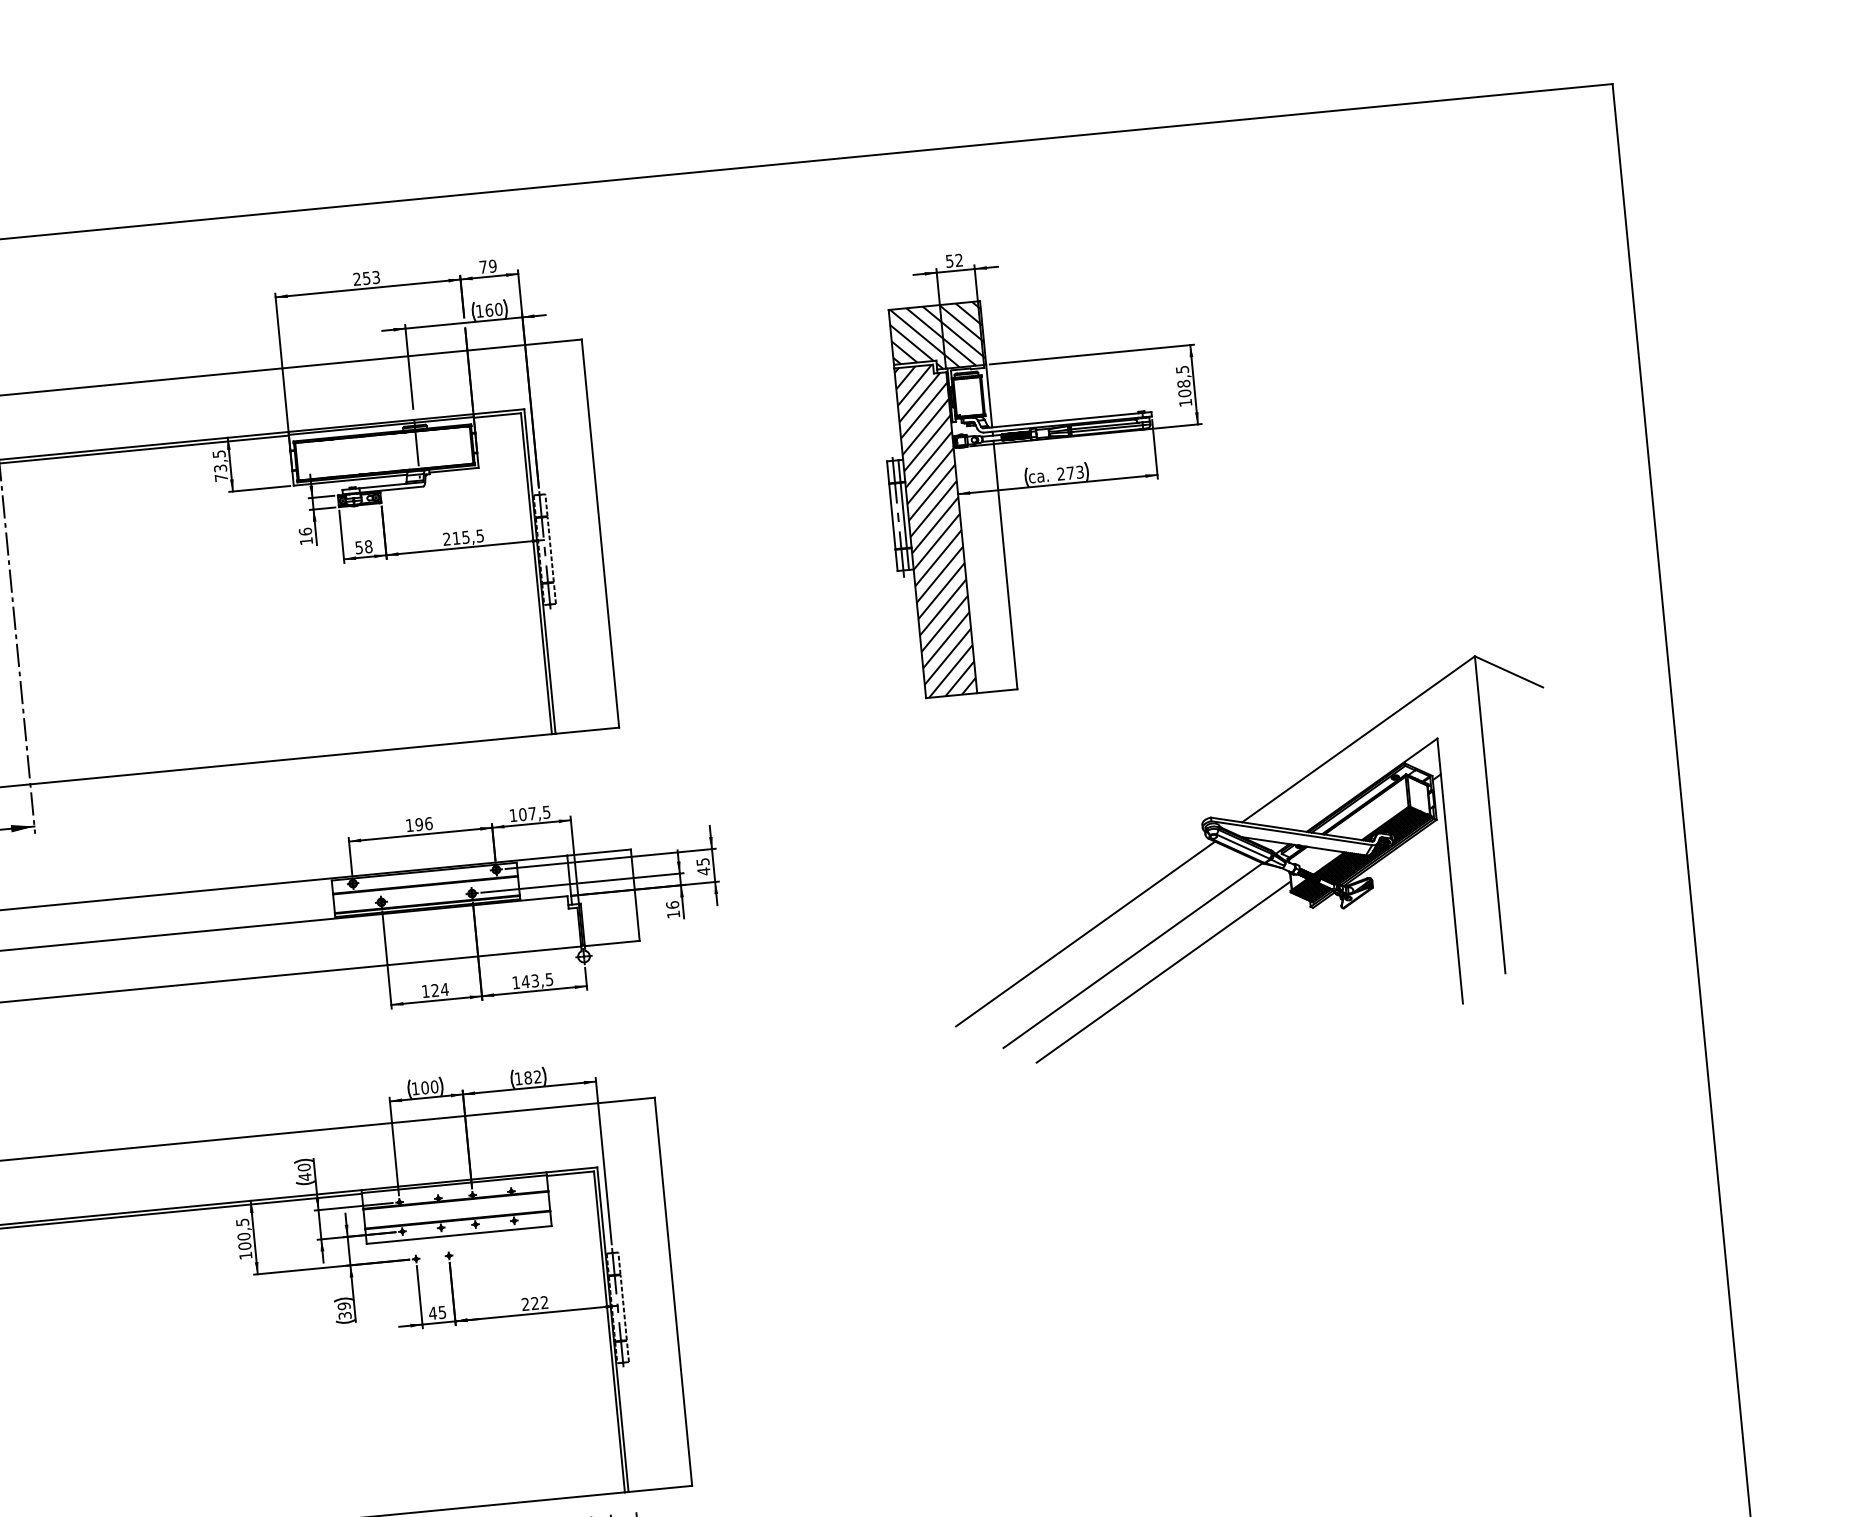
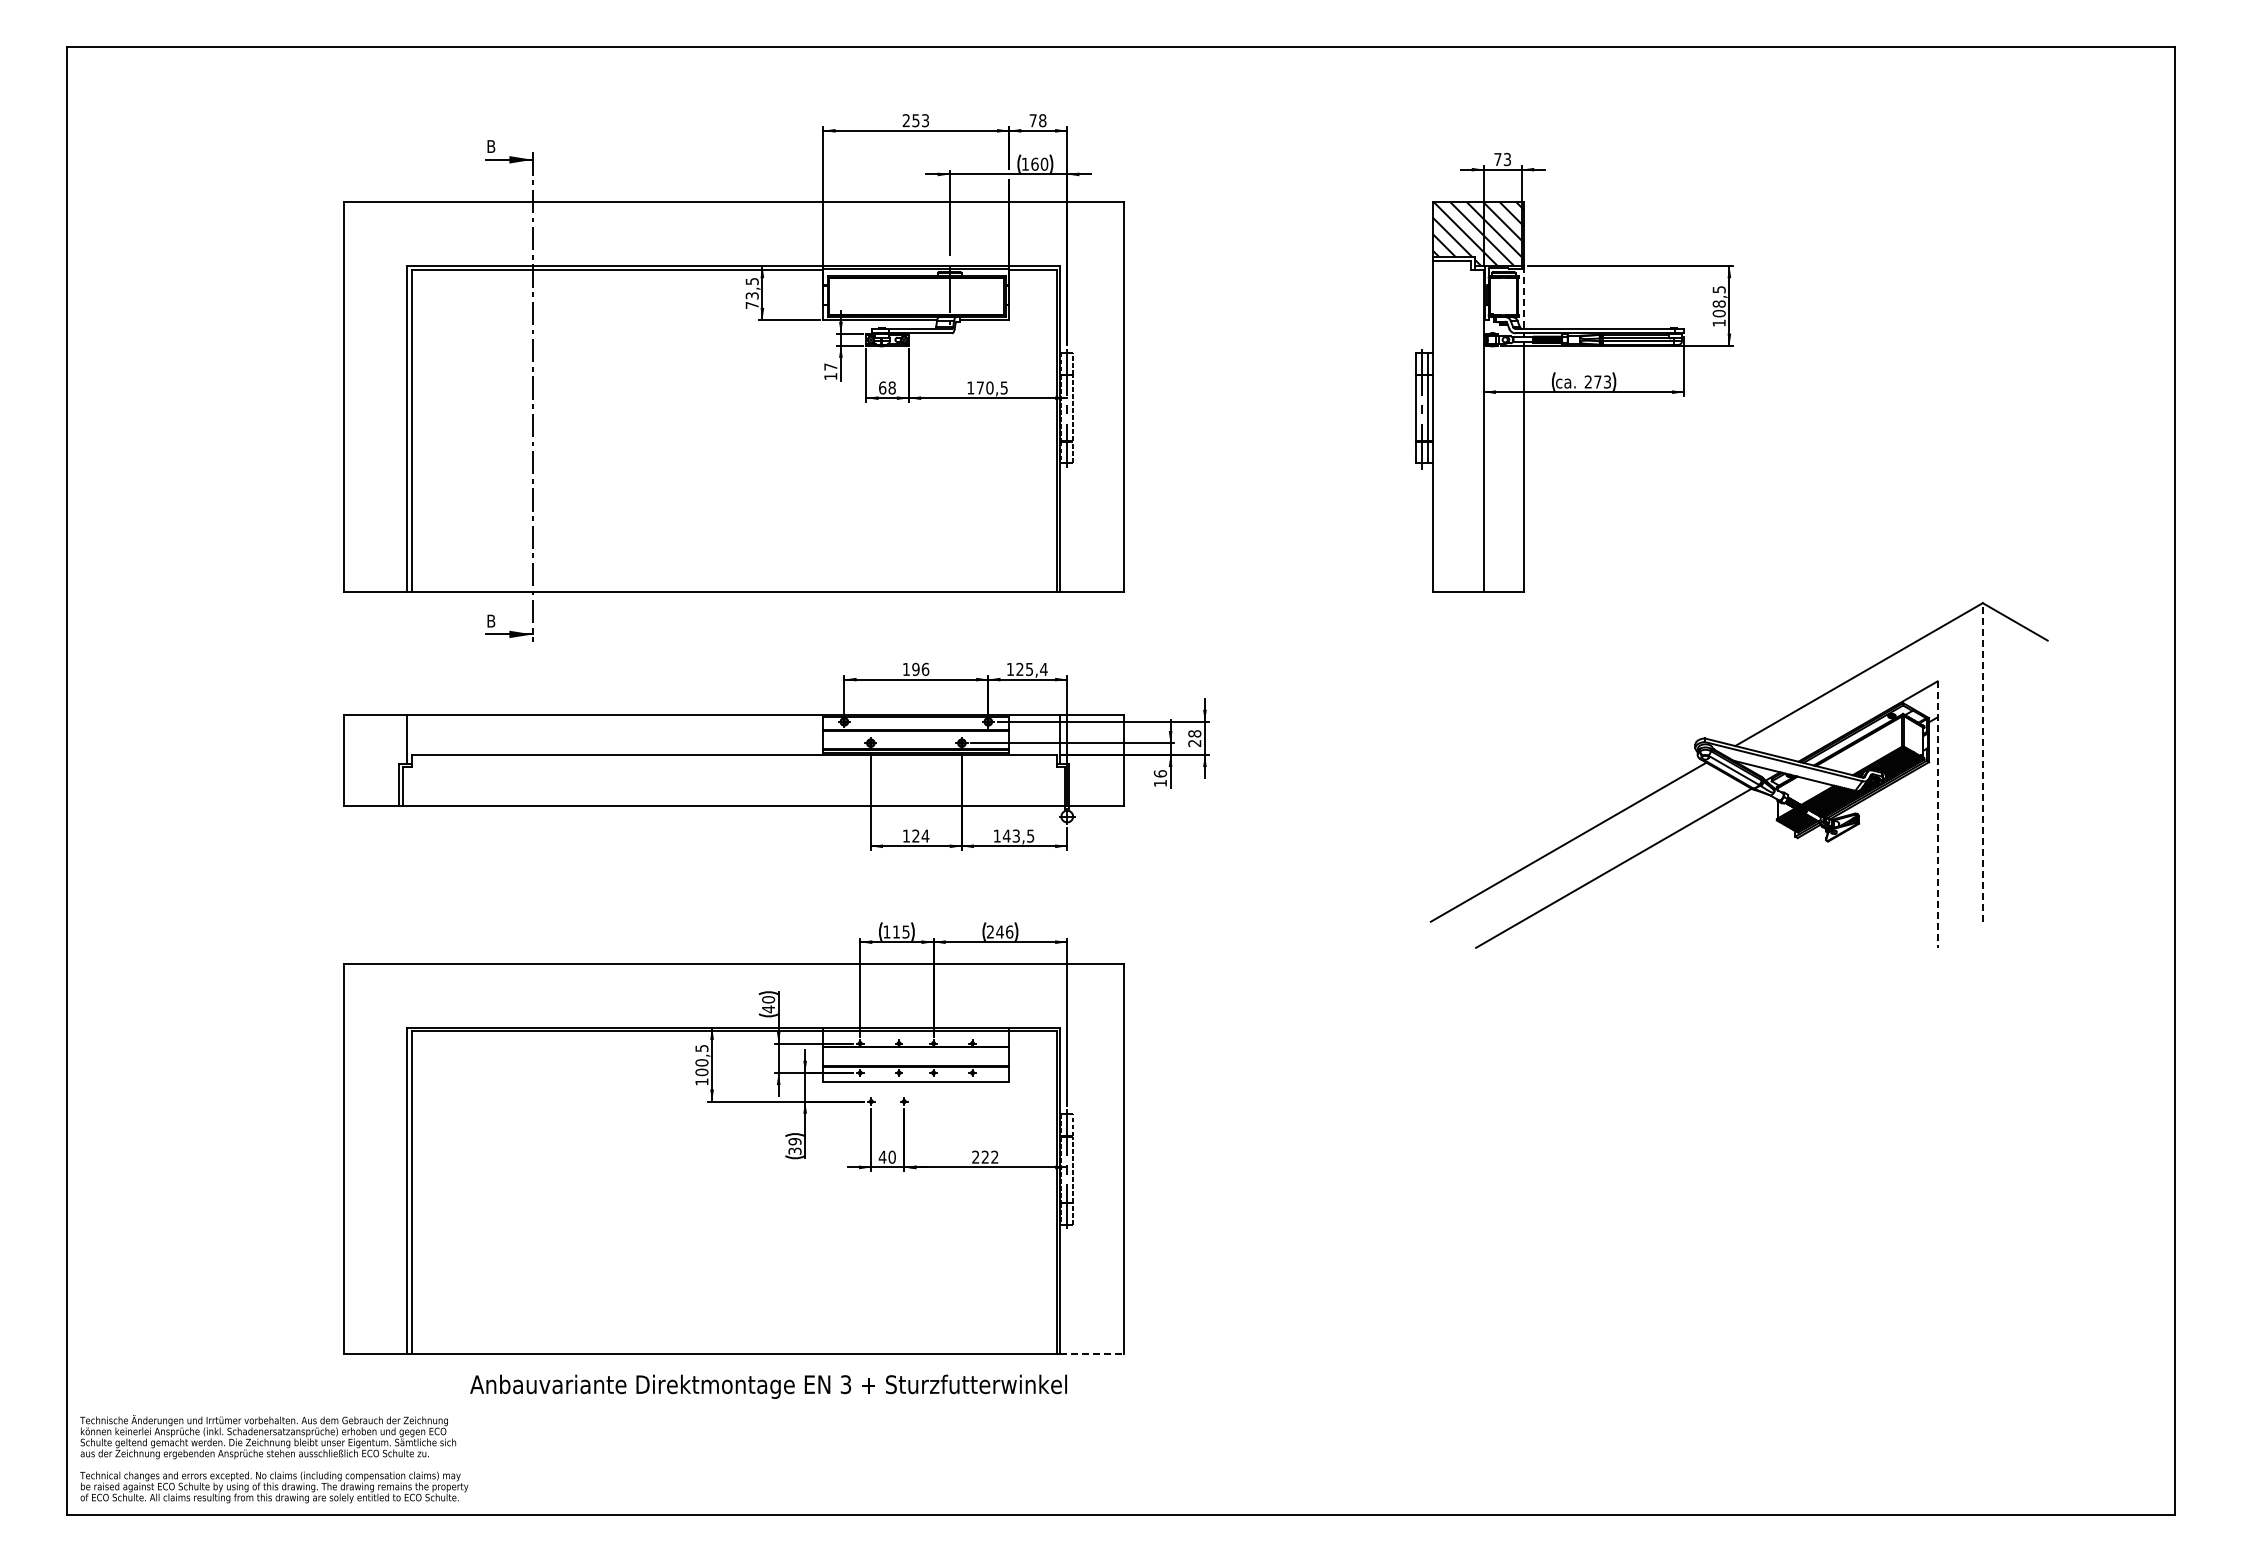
text: (954, 260) -> (1502, 159), 52 -> 73
text: (492, 266) -> (1042, 120), 79 -> 78
line: (989, 397) -> (1524, 298), solid -> dashed
hatch: (935, 530) -> (1457, 426), removed
text: (305, 531) -> (830, 366), 16 -> 17
text: (456, 537) -> (980, 387), 215,5 -> 170,5
text: (358, 547) -> (882, 387), 58 -> 68
text: (534, 813) -> (1031, 669), 107,5 -> 125,4
line: (1489, 814) -> (1982, 761), solid -> dashed
text: (703, 866) -> (1194, 738), 45 -> 28
line: (1450, 872) -> (1937, 815), solid -> dashed
line: (1163, 972) -> (1642, 887), removed
text: (527, 1077) -> (999, 931), 182 -> 246
text: (429, 1086) -> (900, 931), 100 -> 115
text: (441, 1311) -> (891, 1156), 45 -> 40
line: (660, 1488) -> (1092, 1353), solid -> dashed

